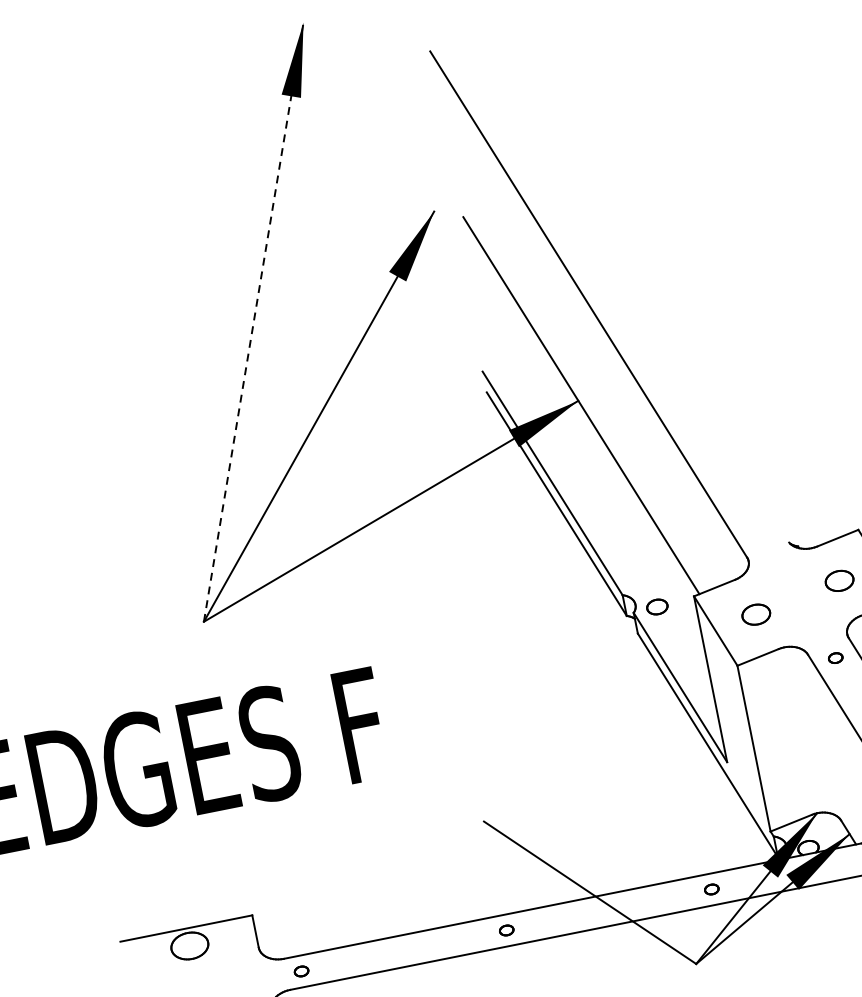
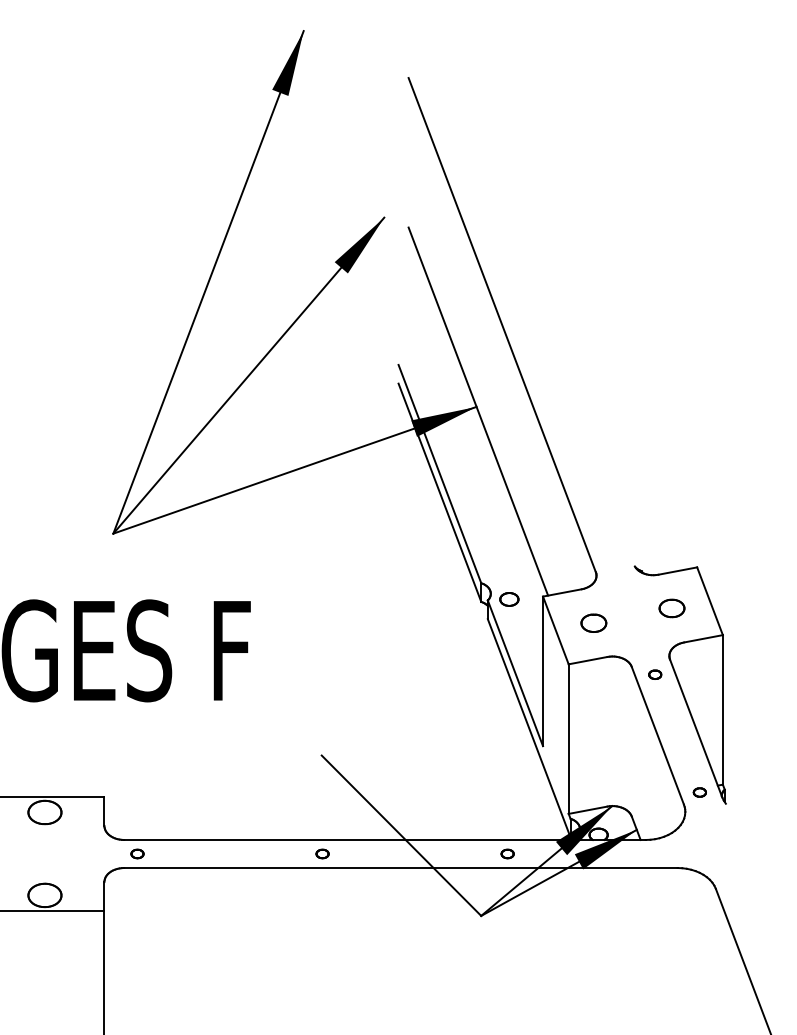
line: (253, 322) -> (208, 282), dashed -> solid

